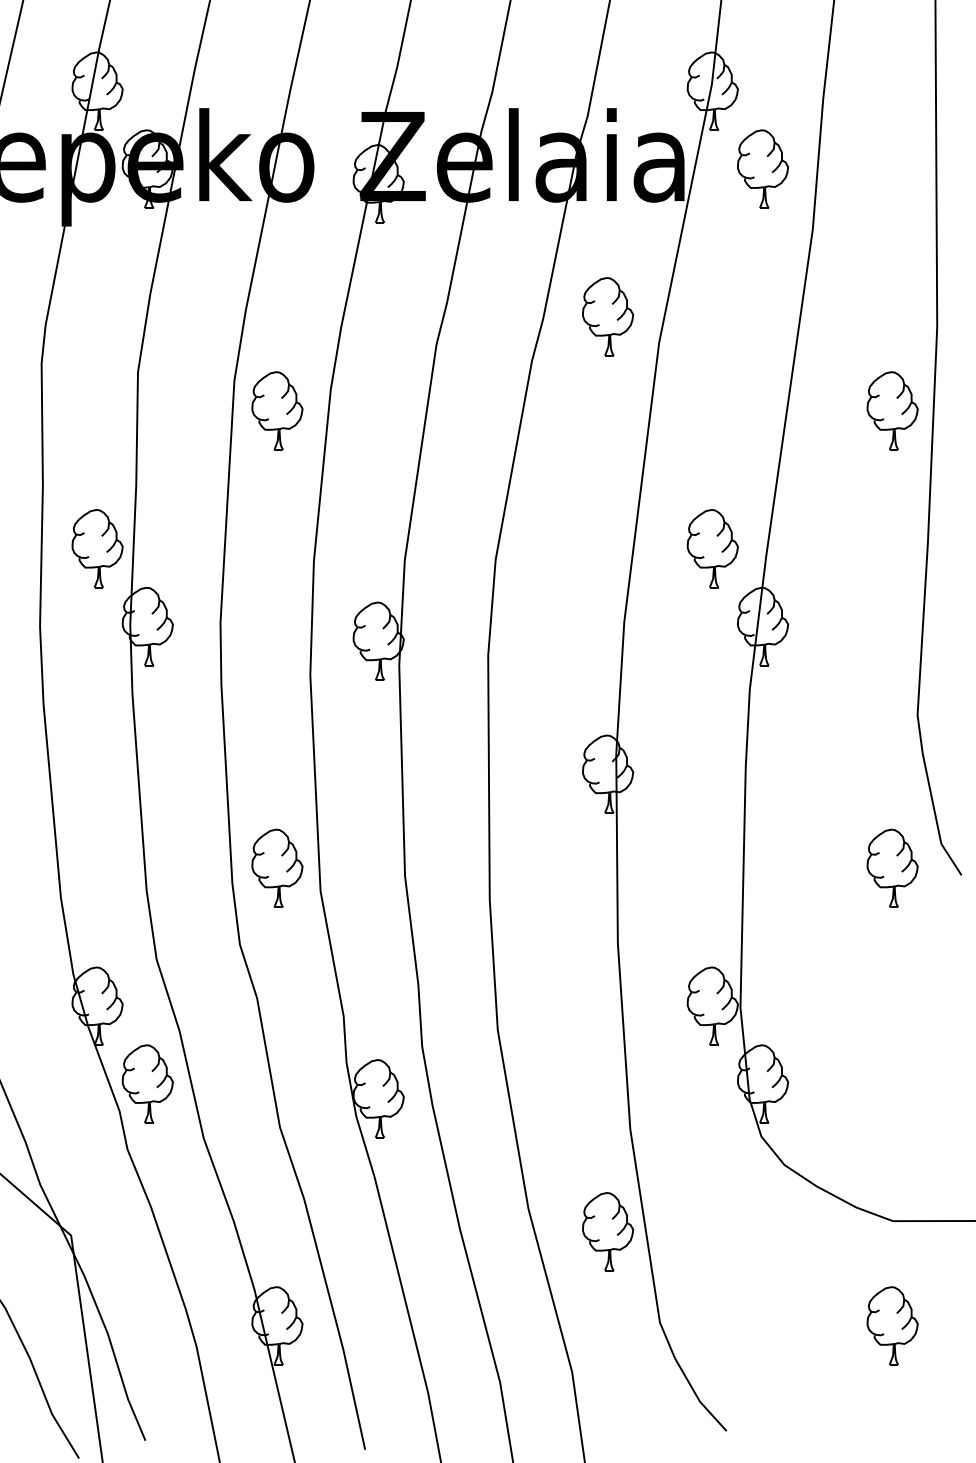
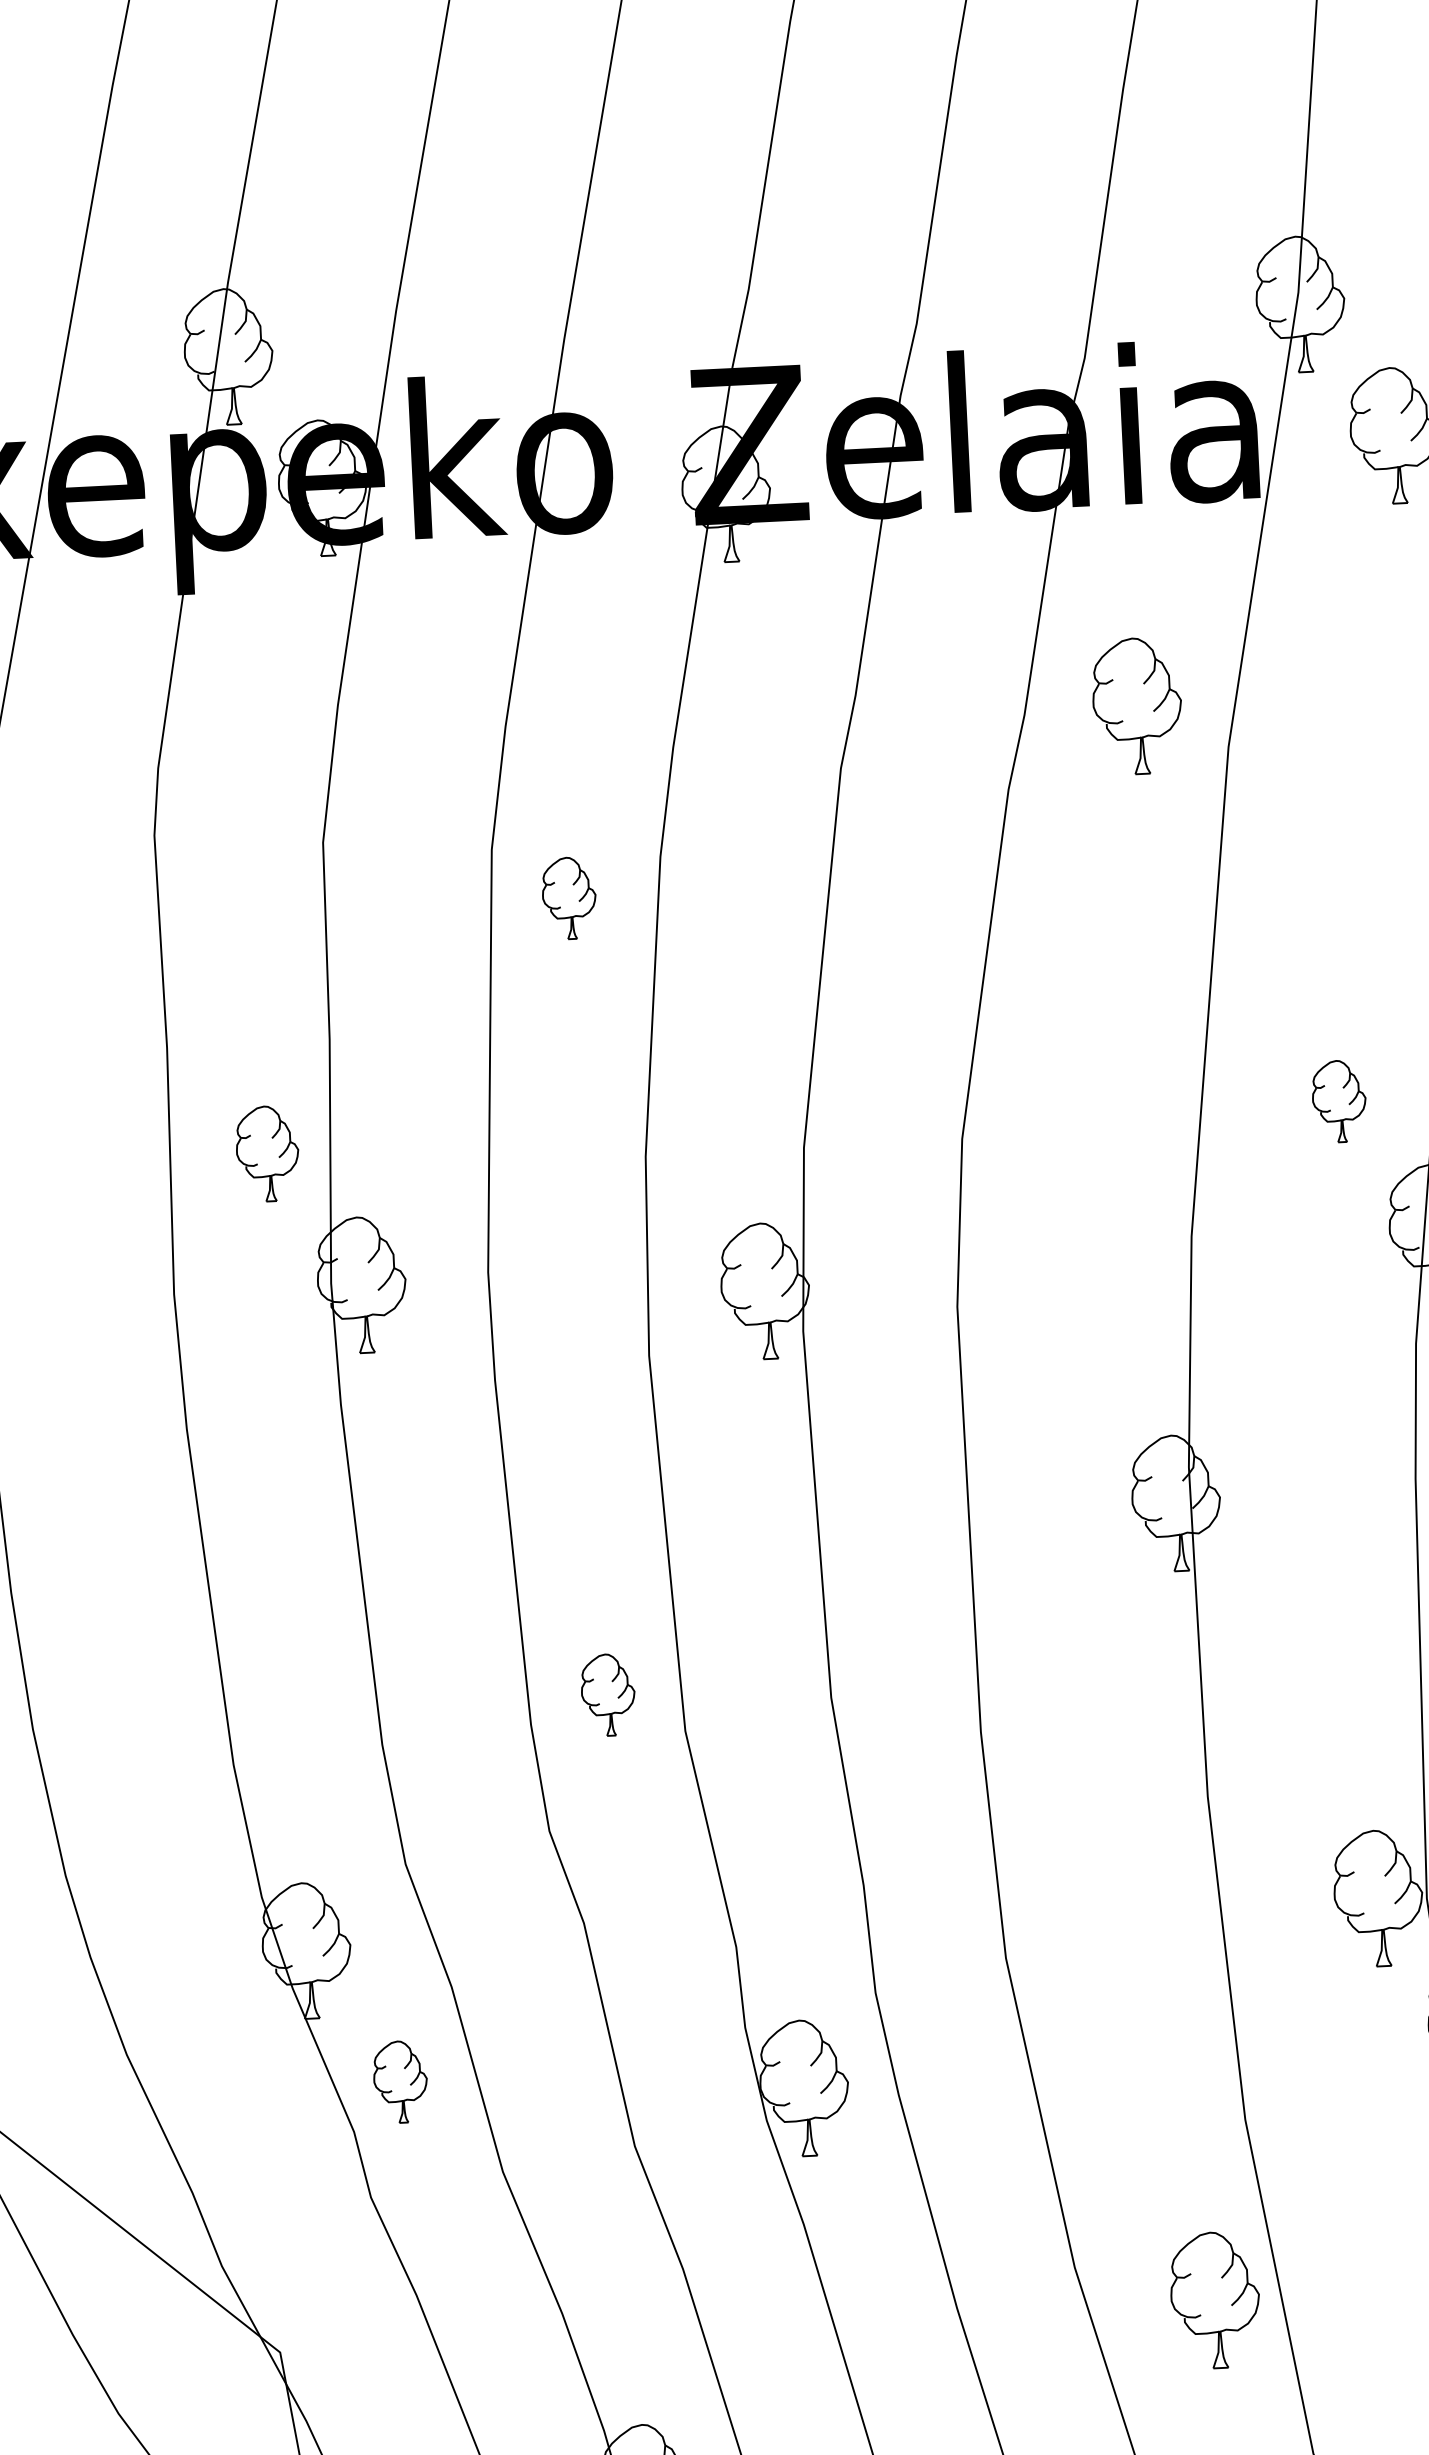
part: (277, 410) -> (569, 897), size x0.6
part: (97, 548) -> (267, 1153), size x0.7
part: (712, 548) -> (1339, 1100), size x0.6
part: (277, 867) -> (608, 1693), size x0.6
part: (147, 1083) -> (400, 2081), size x0.6

